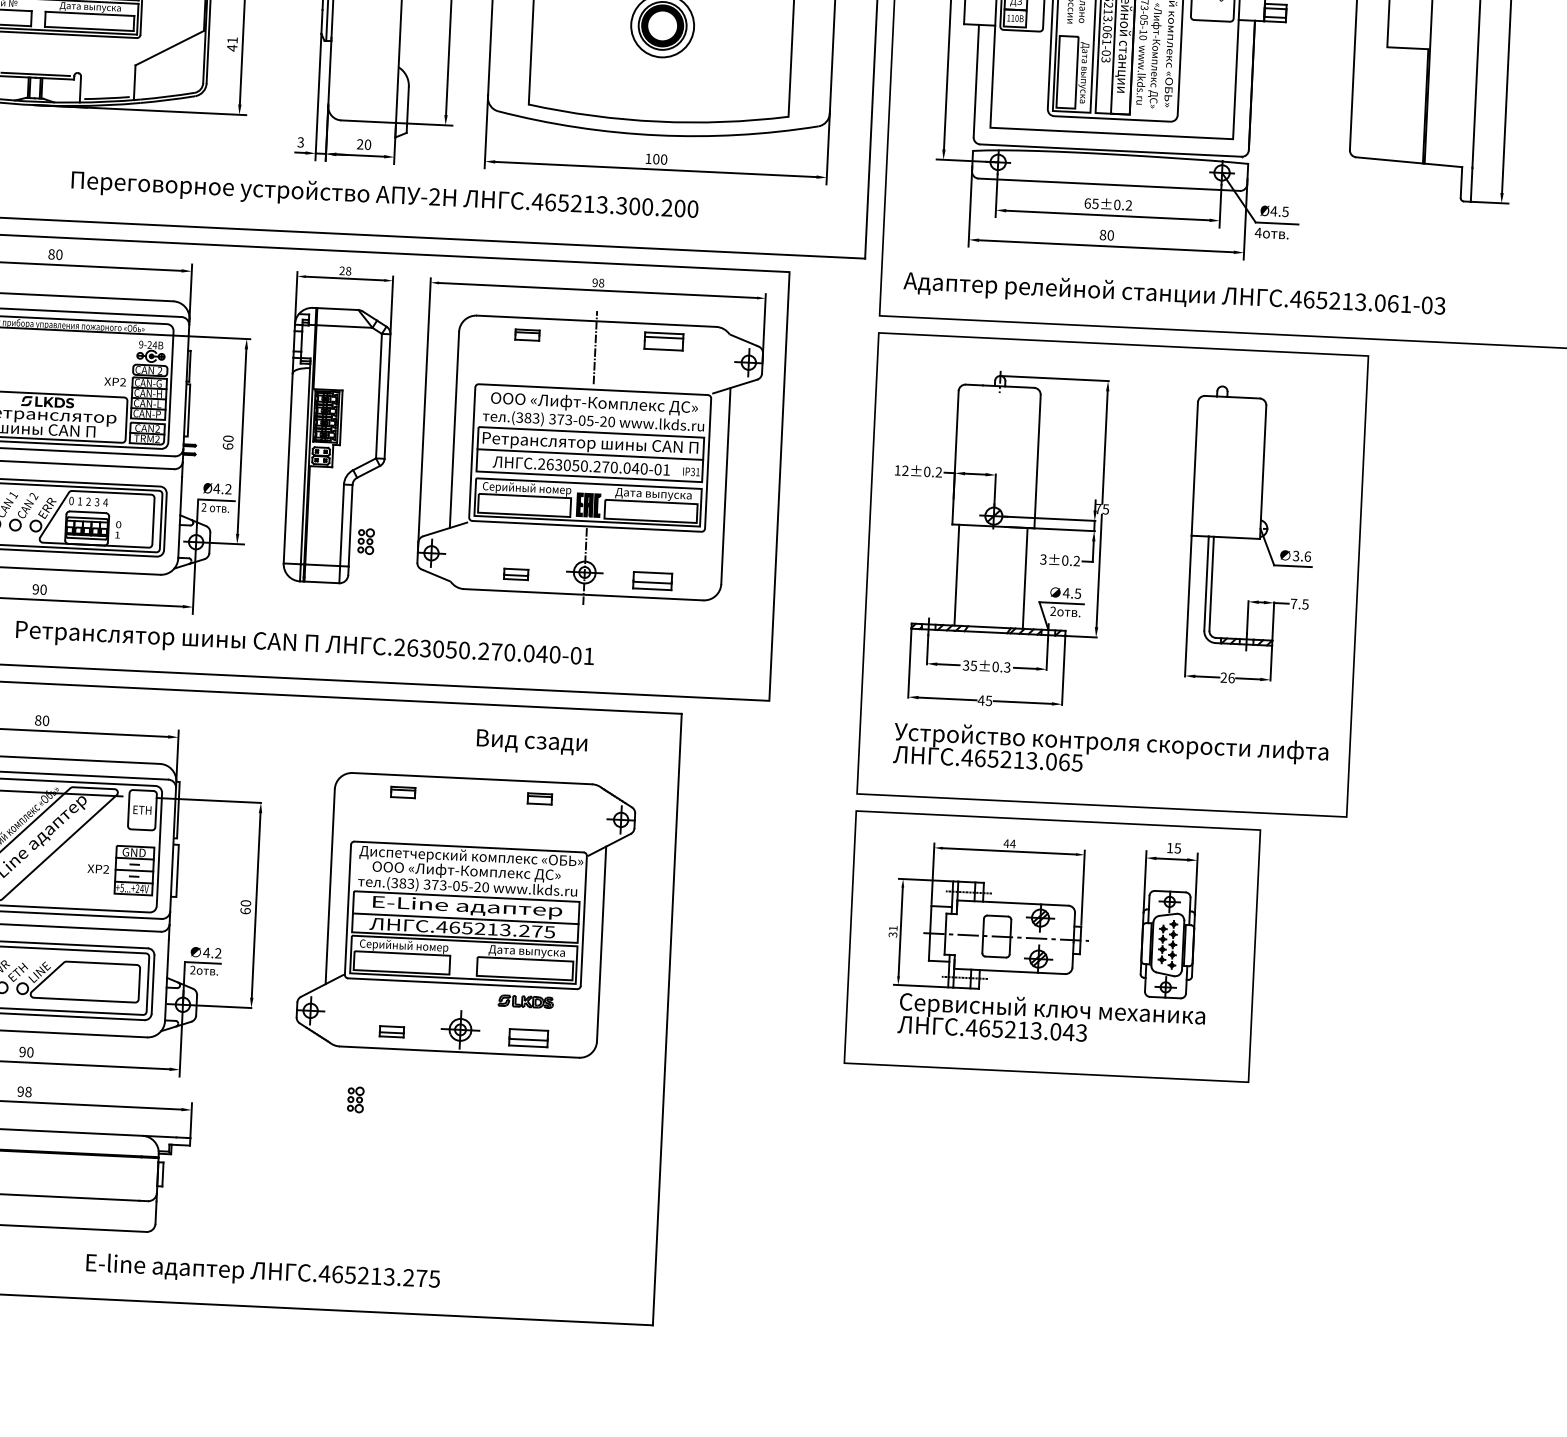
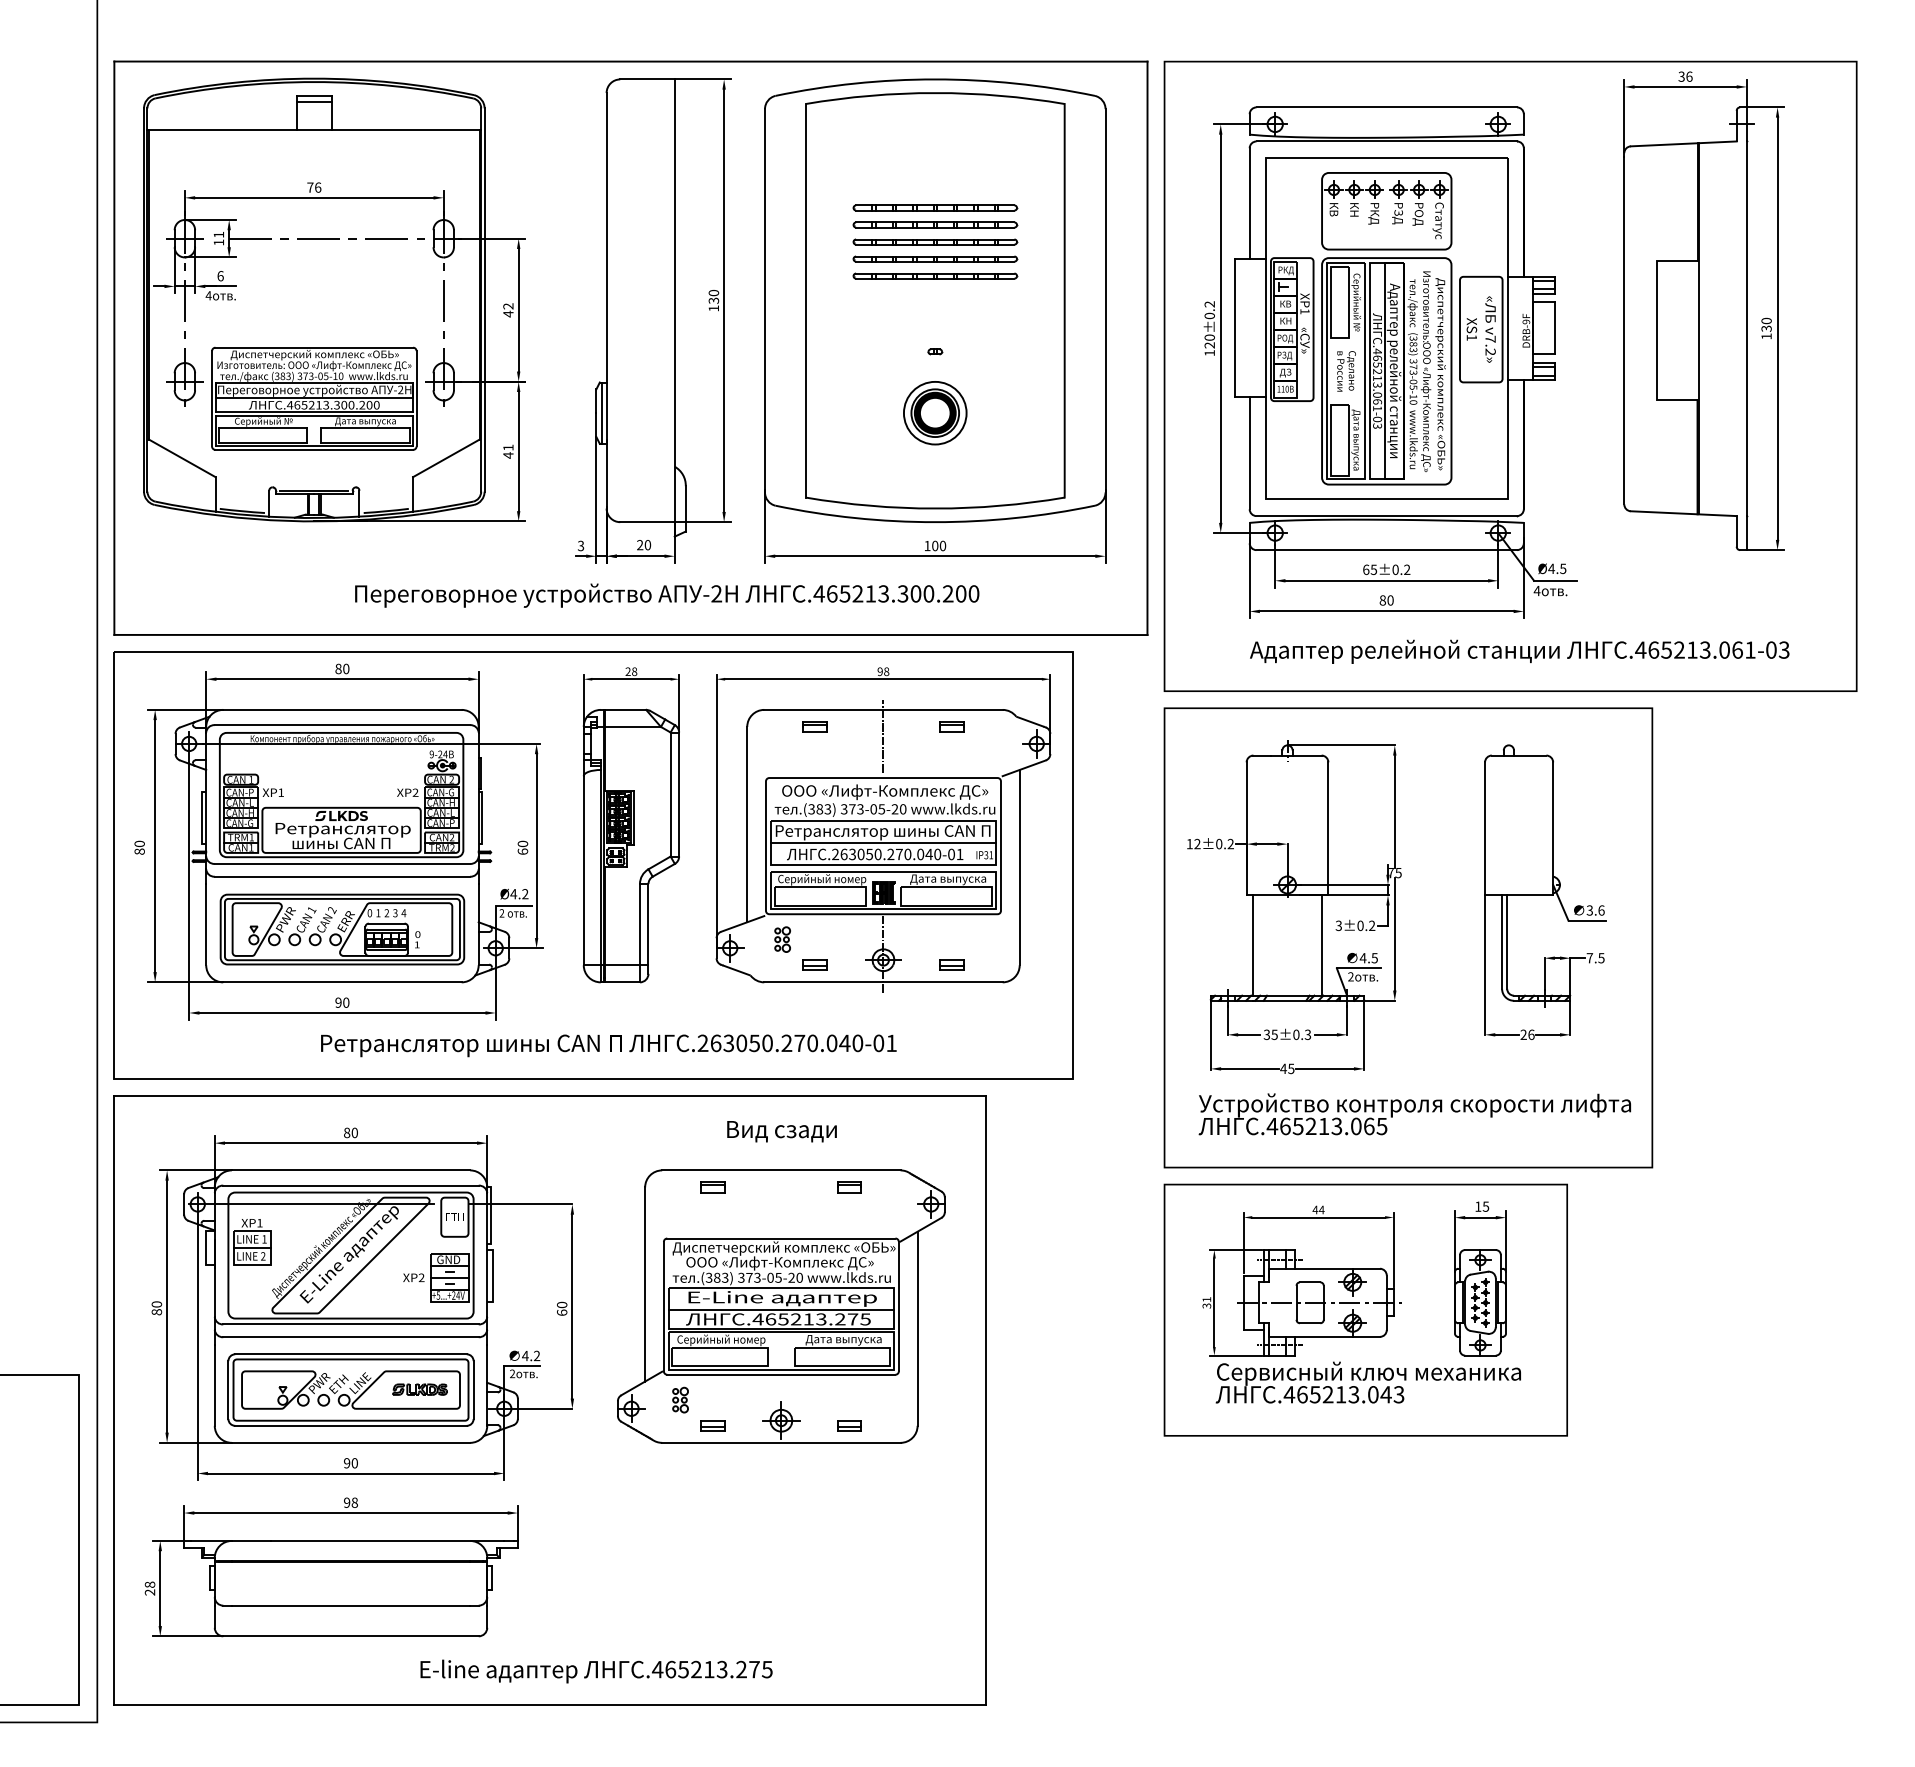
text: (1174, 294) -> (1519, 651), moved
part: (664, 341) -> (951, 726), size x0.62
part: (365, 541) -> (782, 939), moved
part: (652, 580) -> (951, 964), size x0.62
text: (531, 742) -> (781, 1131), moved
part: (525, 1001) -> (419, 1389), moved
part: (528, 1037) -> (849, 1425), size x0.62
part: (355, 1099) -> (680, 1399), moved

